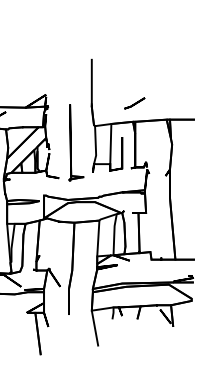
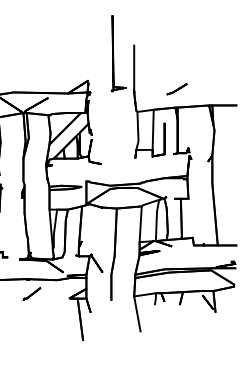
part: (76, 142) -> (118, 53), moved

